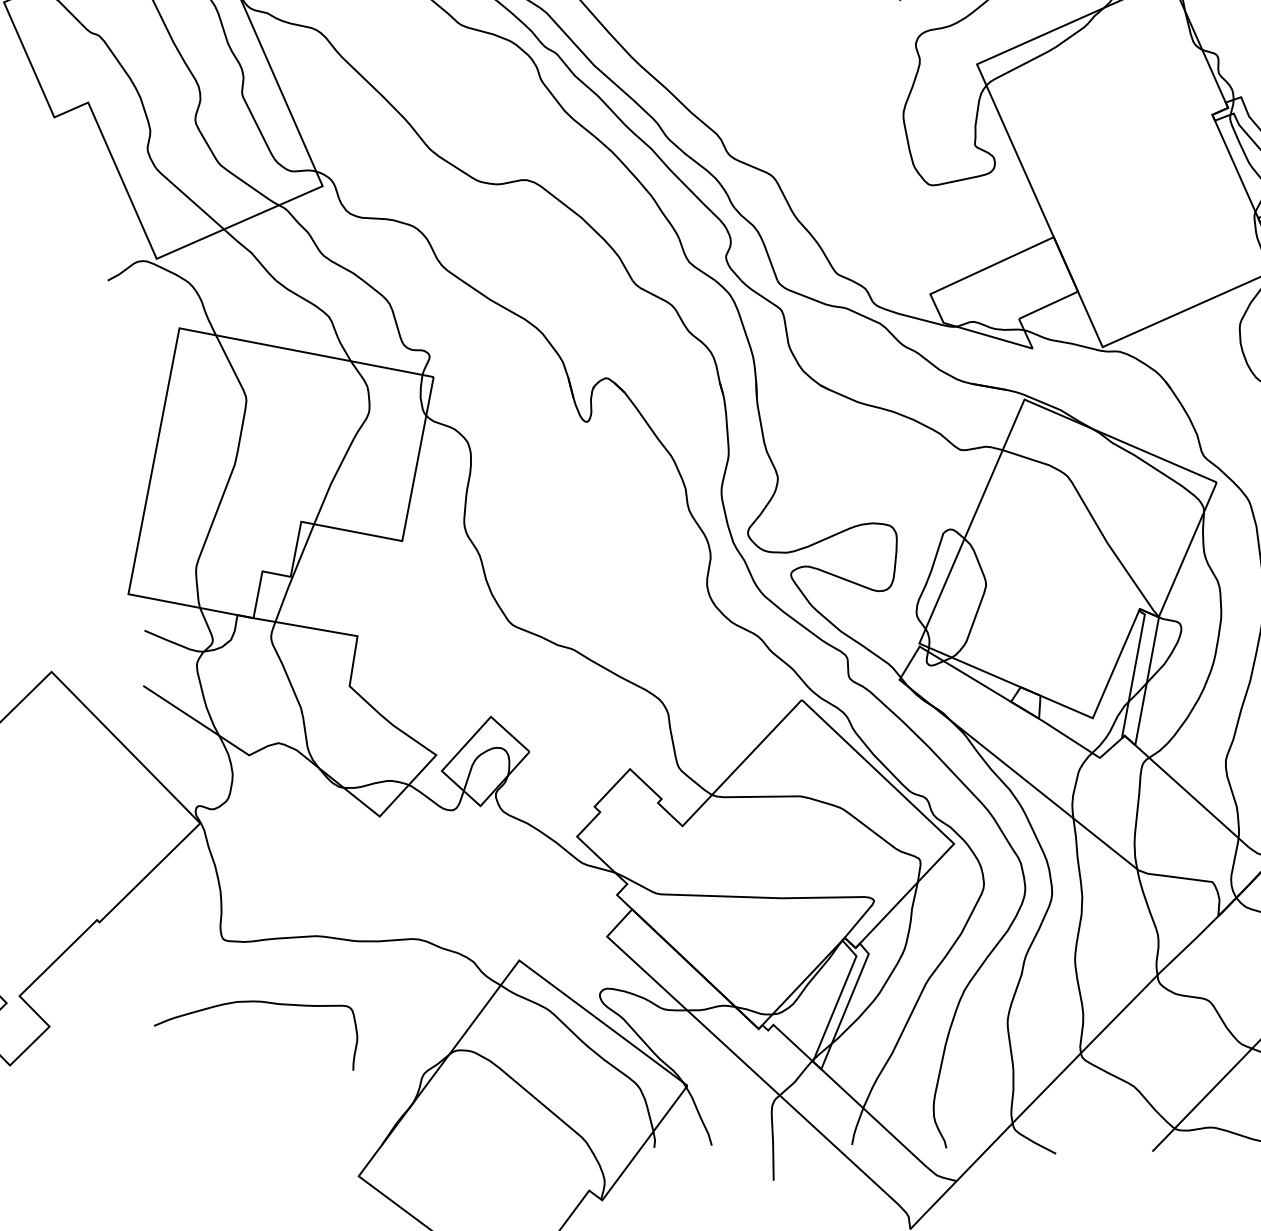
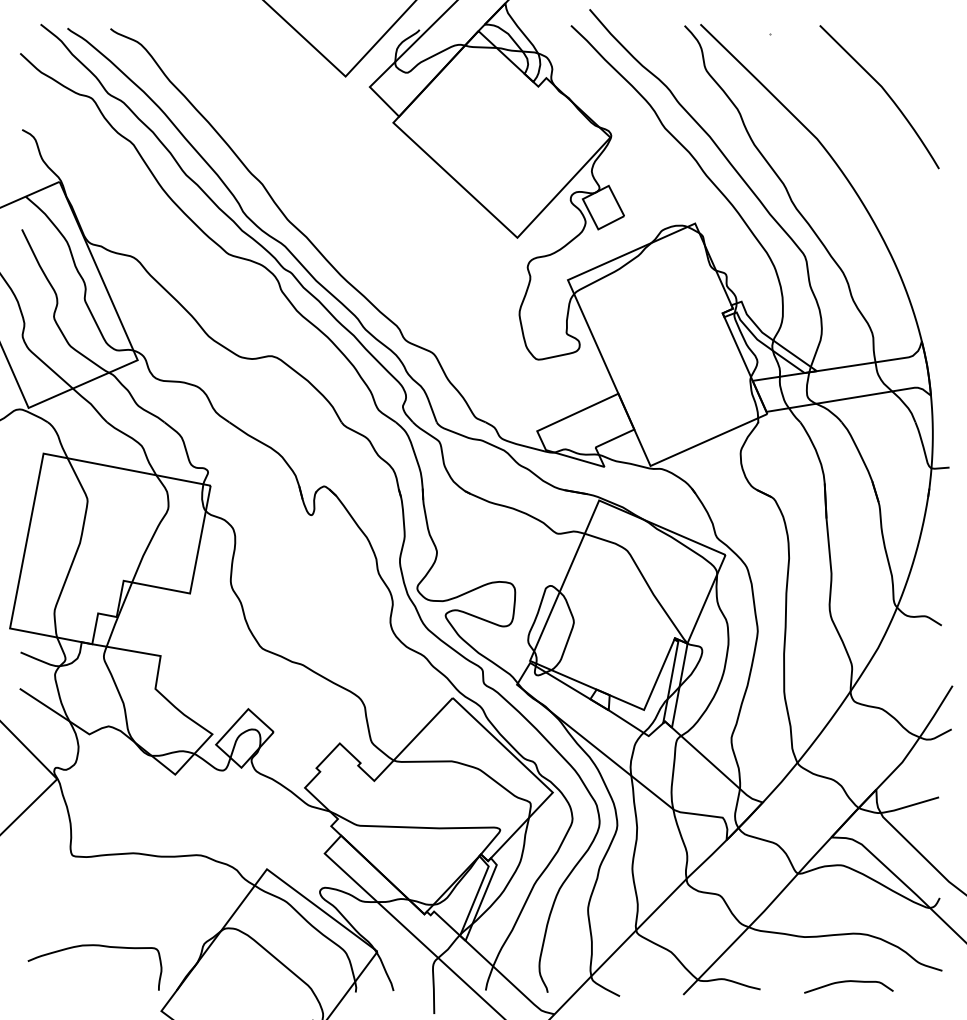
curve: (255, 1003) -> (94, 946), moved

